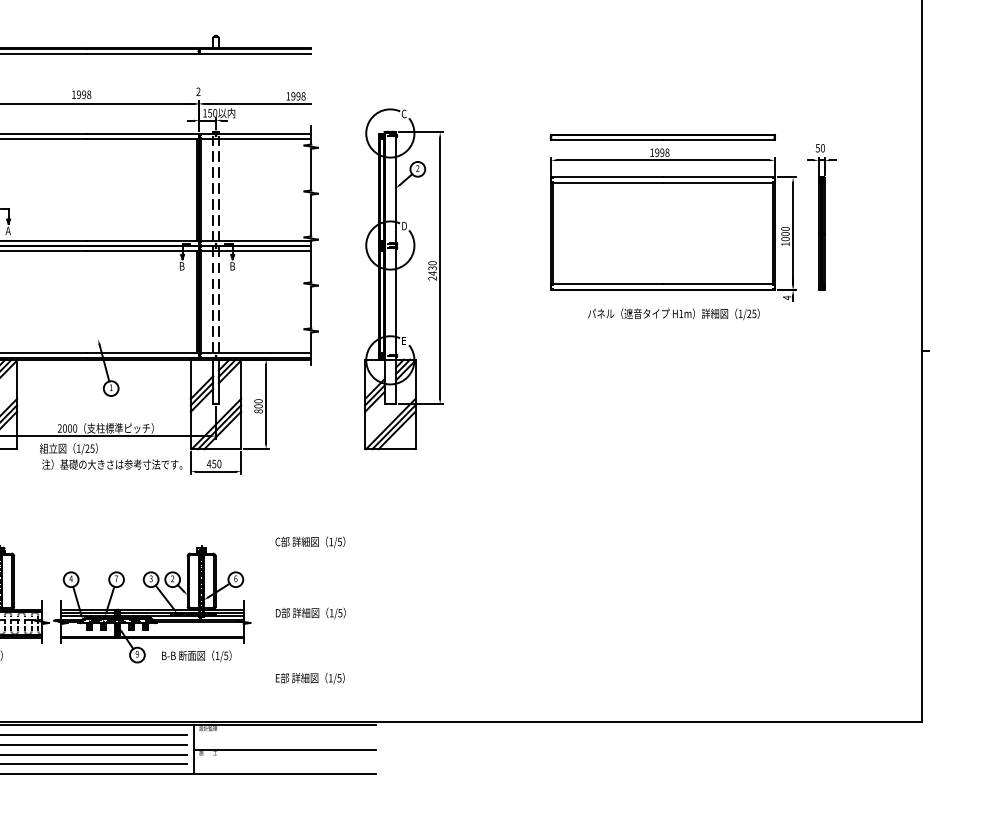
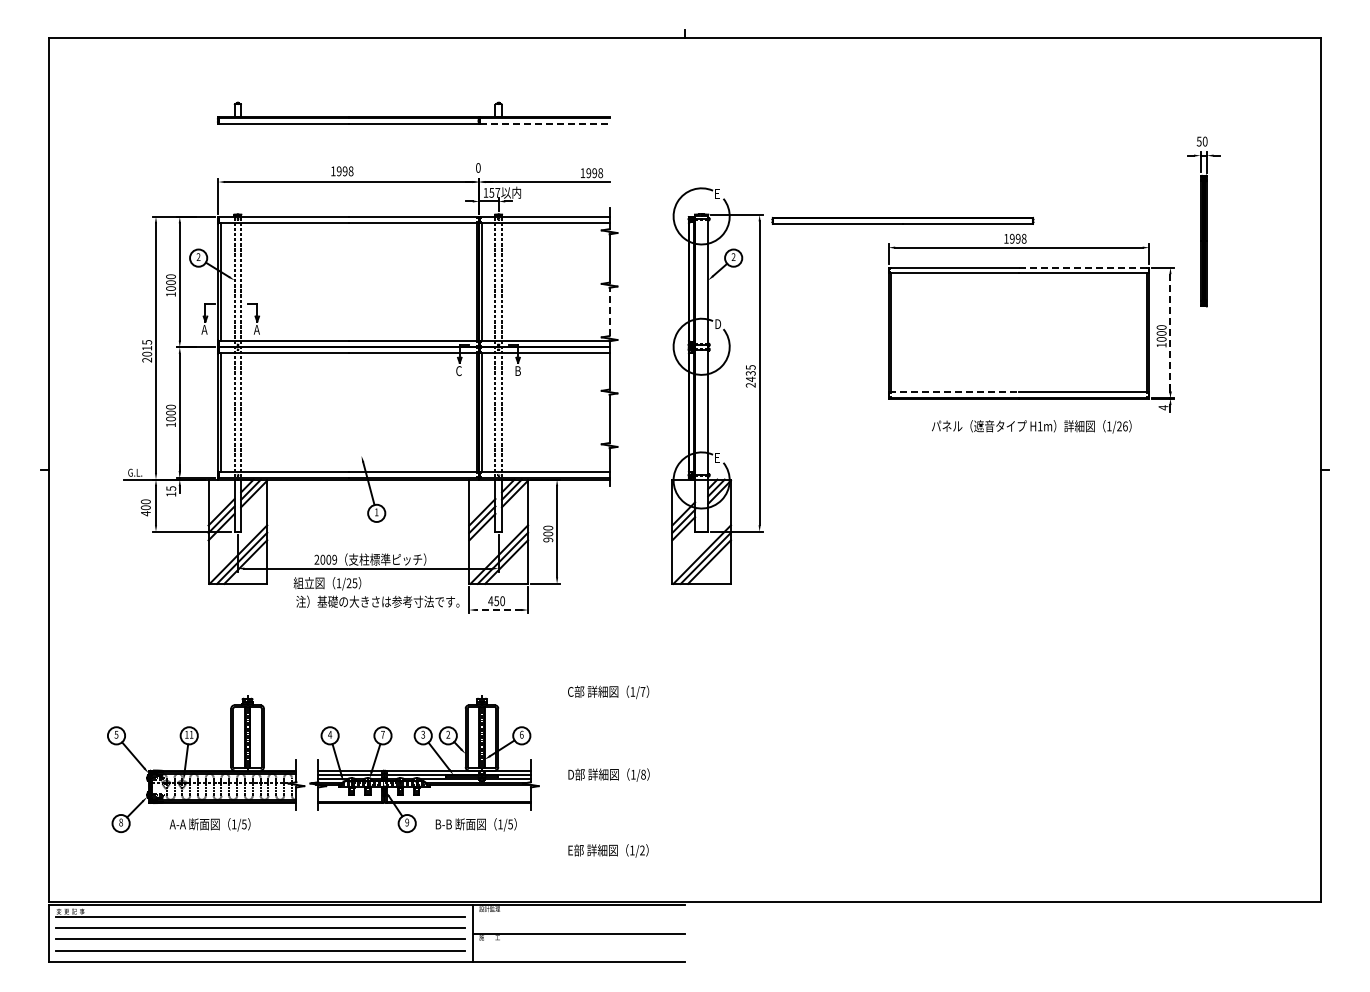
line: (255, 53) -> (544, 123), solid -> dashed
text: (198, 91) -> (478, 167), 2 -> 0
text: (214, 112) -> (497, 192), 150 -> 157
text: (403, 113) -> (717, 193), C -> E
part: (662, 137) -> (902, 220), moved
line: (718, 177) -> (1083, 267), solid -> dashed
line: (311, 215) -> (609, 311), solid -> dashed
part: (821, 216) -> (1203, 221), moved
line: (793, 233) -> (1170, 332), solid -> dashed
text: (432, 263) -> (750, 367), 2430 -> 2435
text: (182, 266) -> (459, 371), B -> C
line: (606, 284) -> (953, 392), solid -> dashed
text: (754, 313) -> (1125, 426), 1/25 -> 1/26
text: (258, 411) -> (548, 539), 800 -> 900
text: (74, 428) -> (334, 559), 2000 -> 2009
line: (215, 472) -> (498, 610), solid -> dashed
text: (339, 541) -> (642, 691), 1/5 -> 1/7
text: (340, 612) -> (643, 774), 1/5 -> 1/8
text: (339, 678) -> (642, 850), 1/5 -> 1/2

